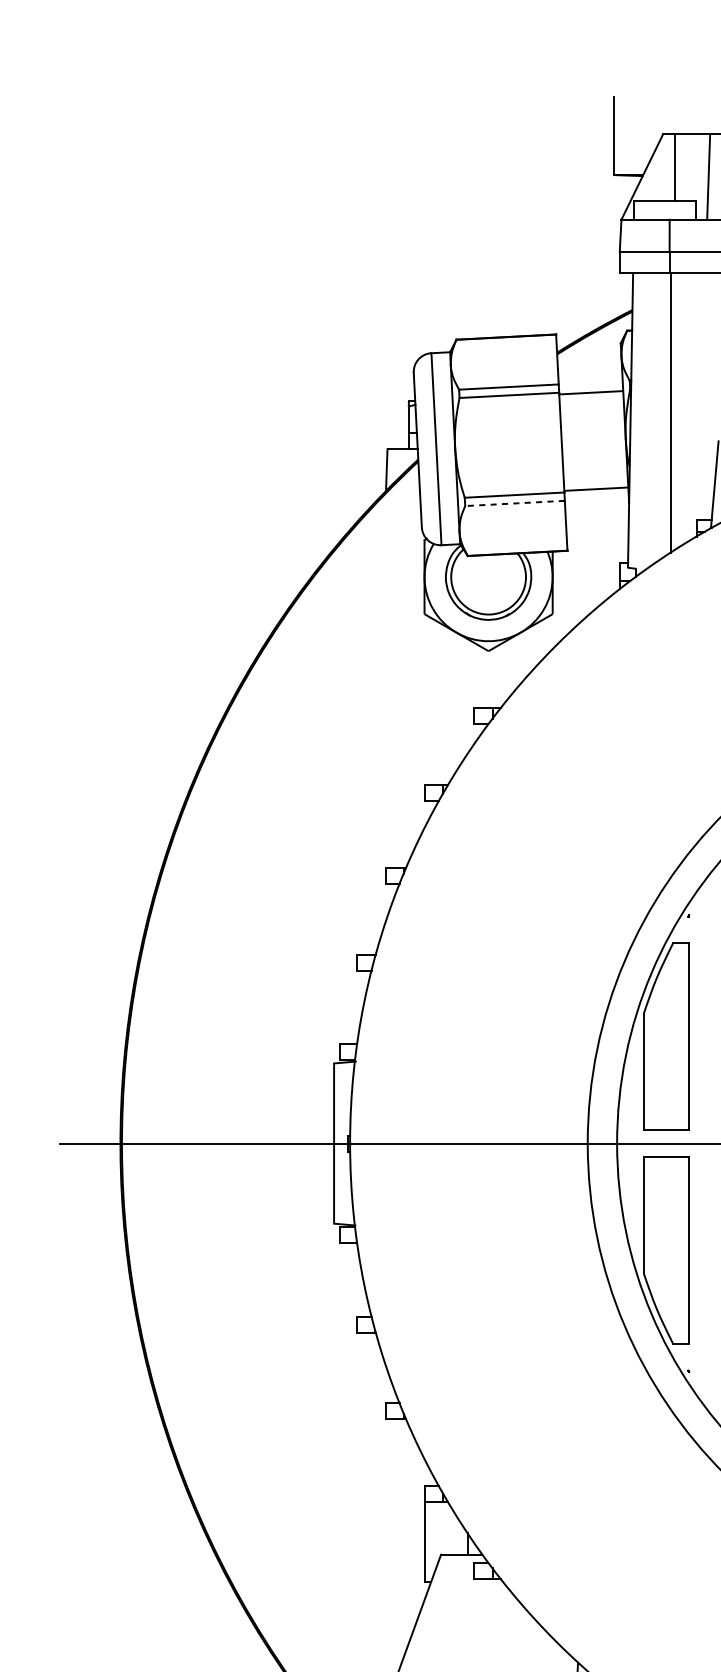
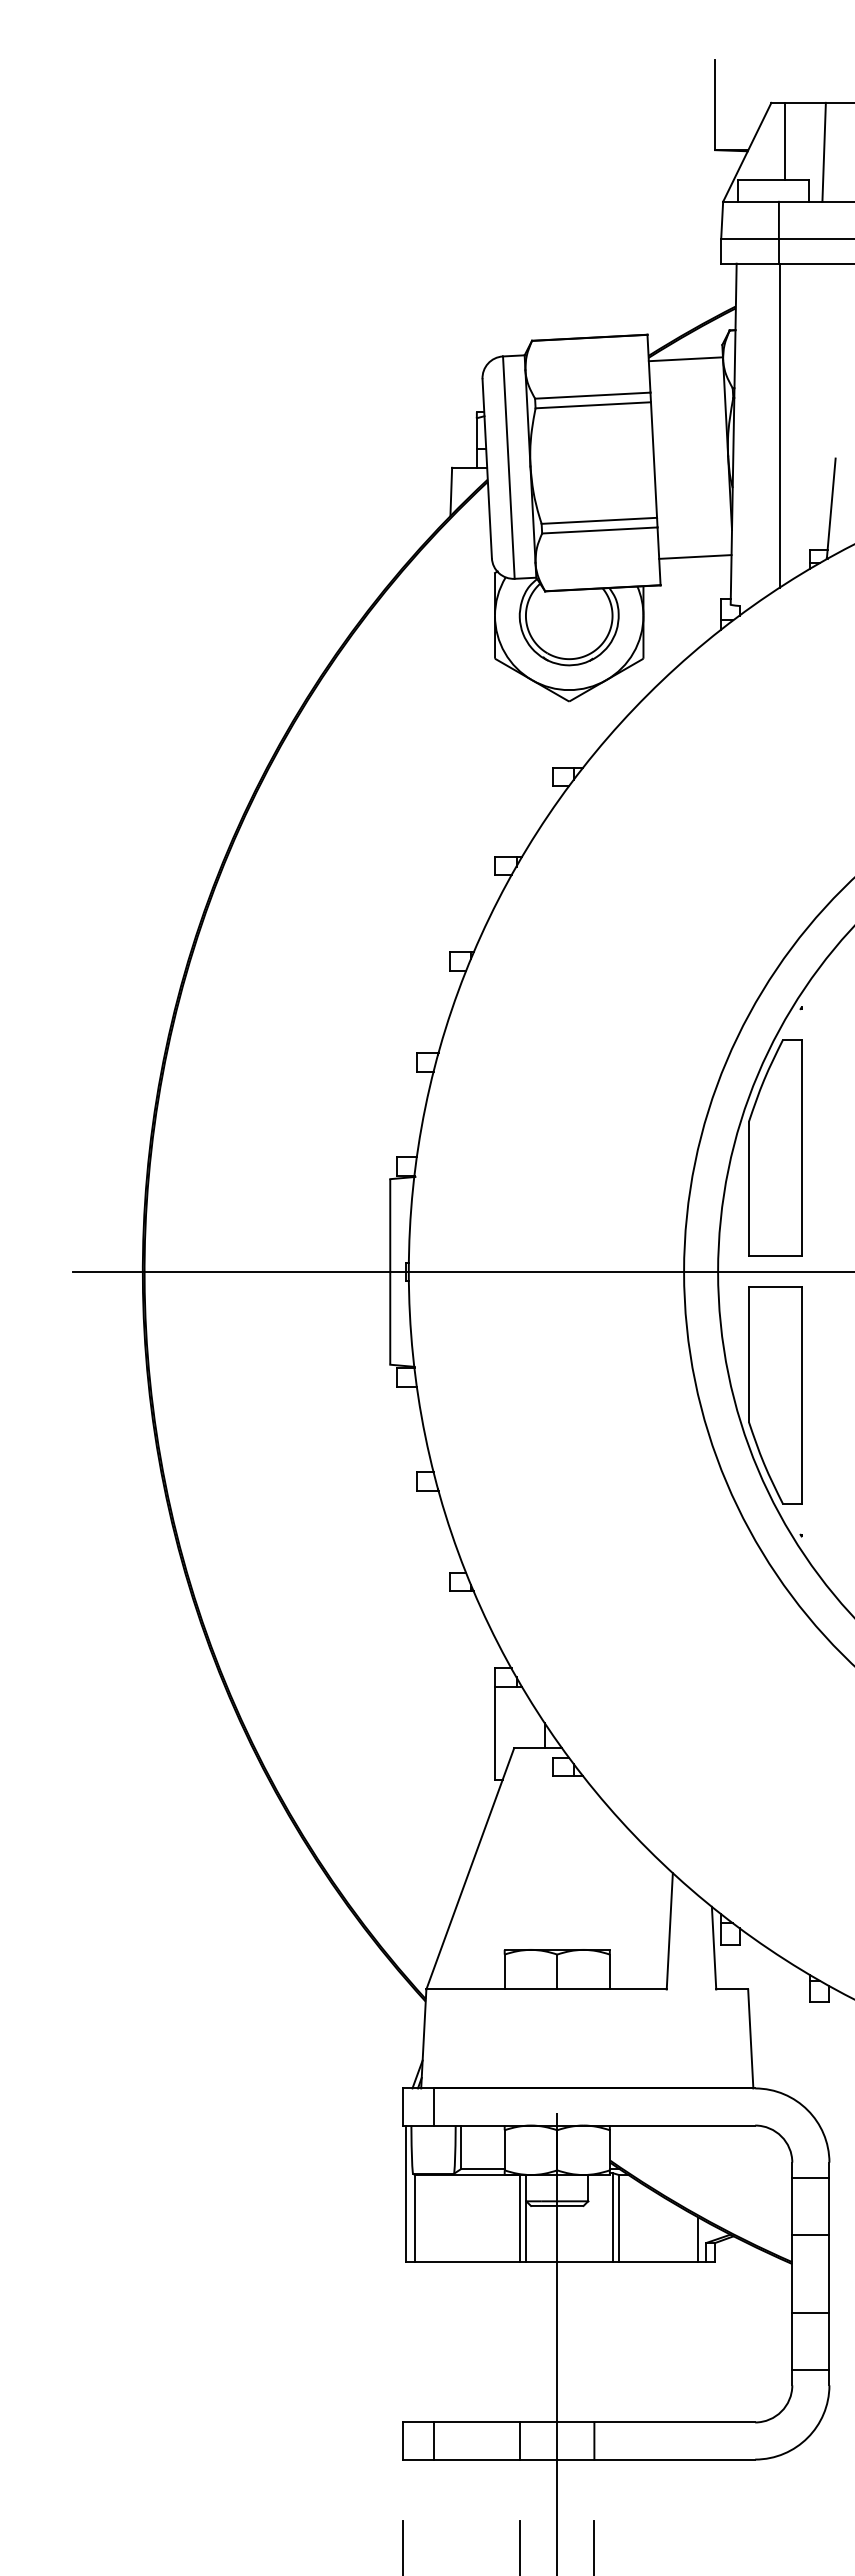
line: (590, 392) -> (685, 359), moved
line: (595, 488) -> (695, 556), moved
line: (514, 503) -> (599, 530), dashed -> solid

